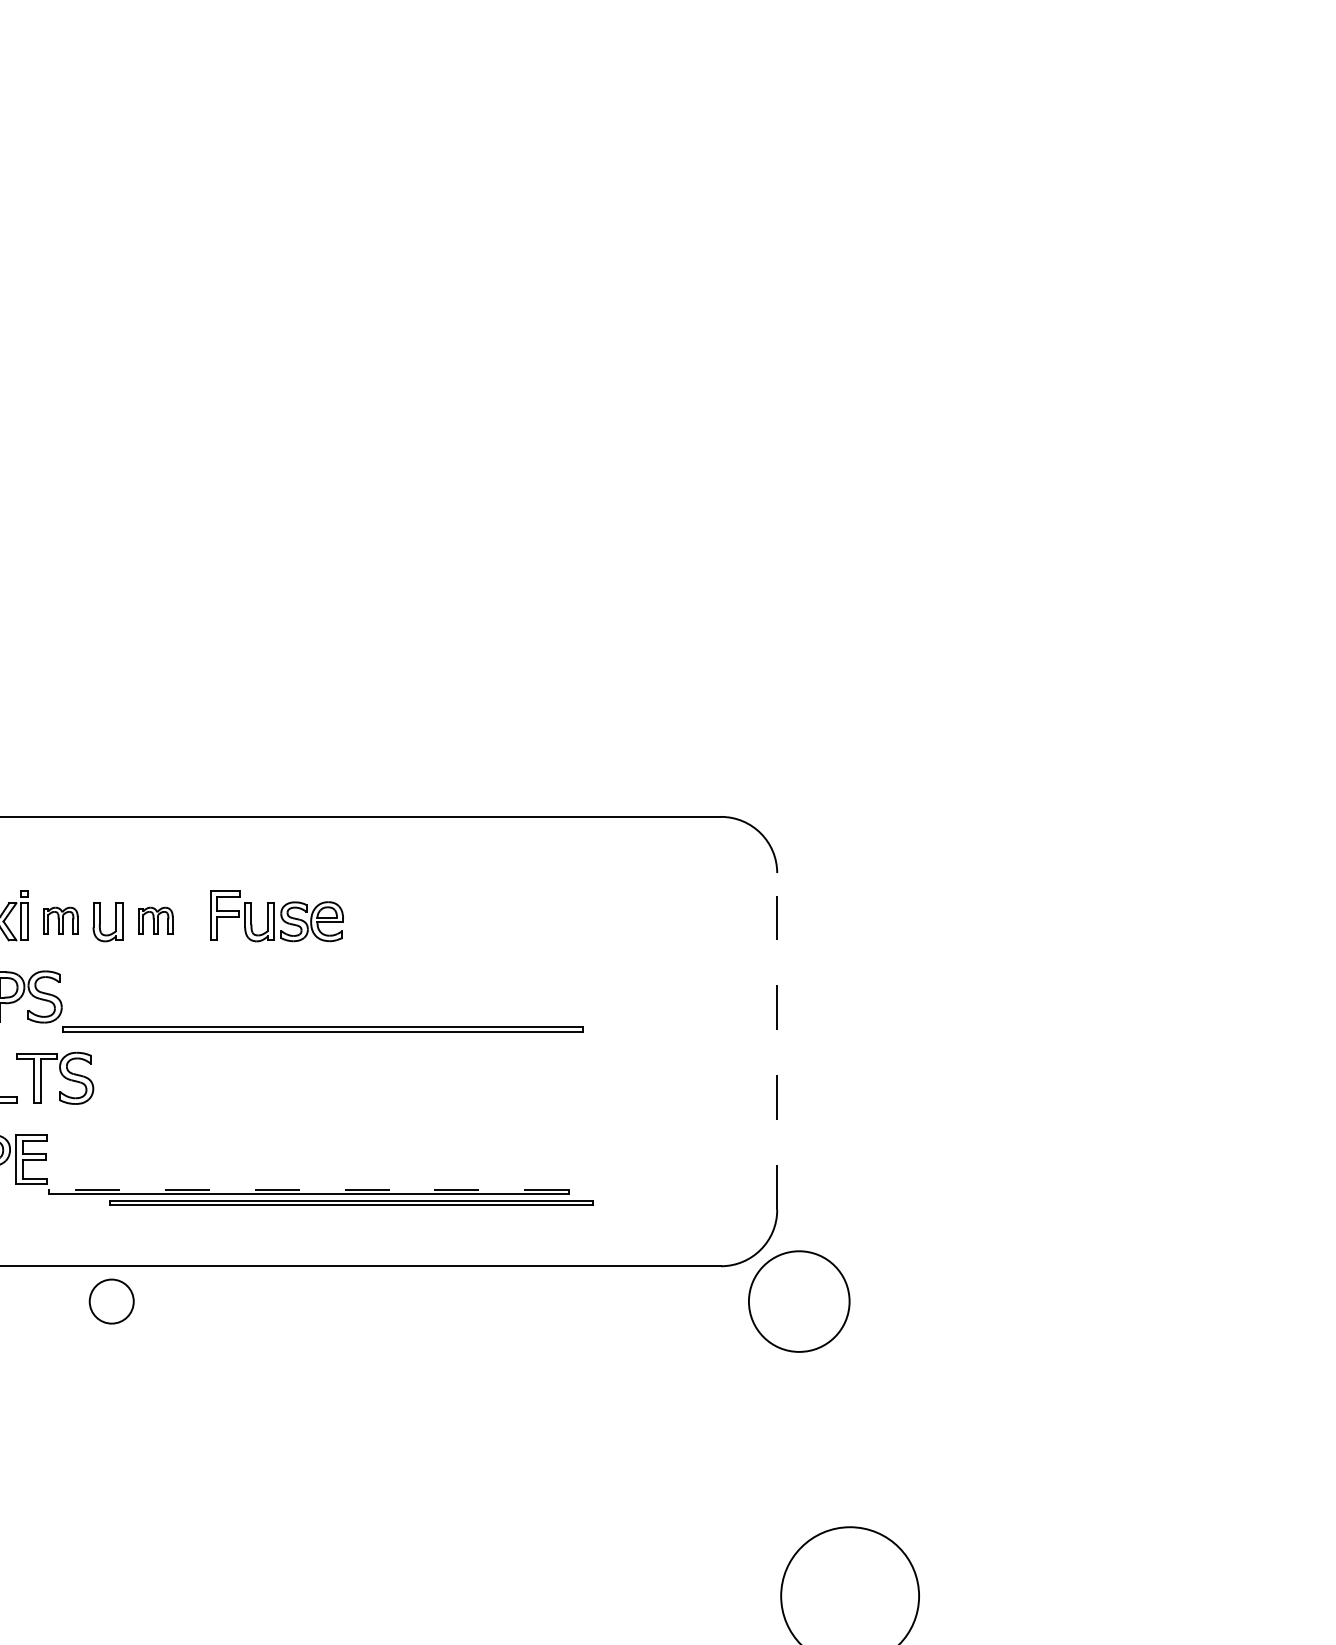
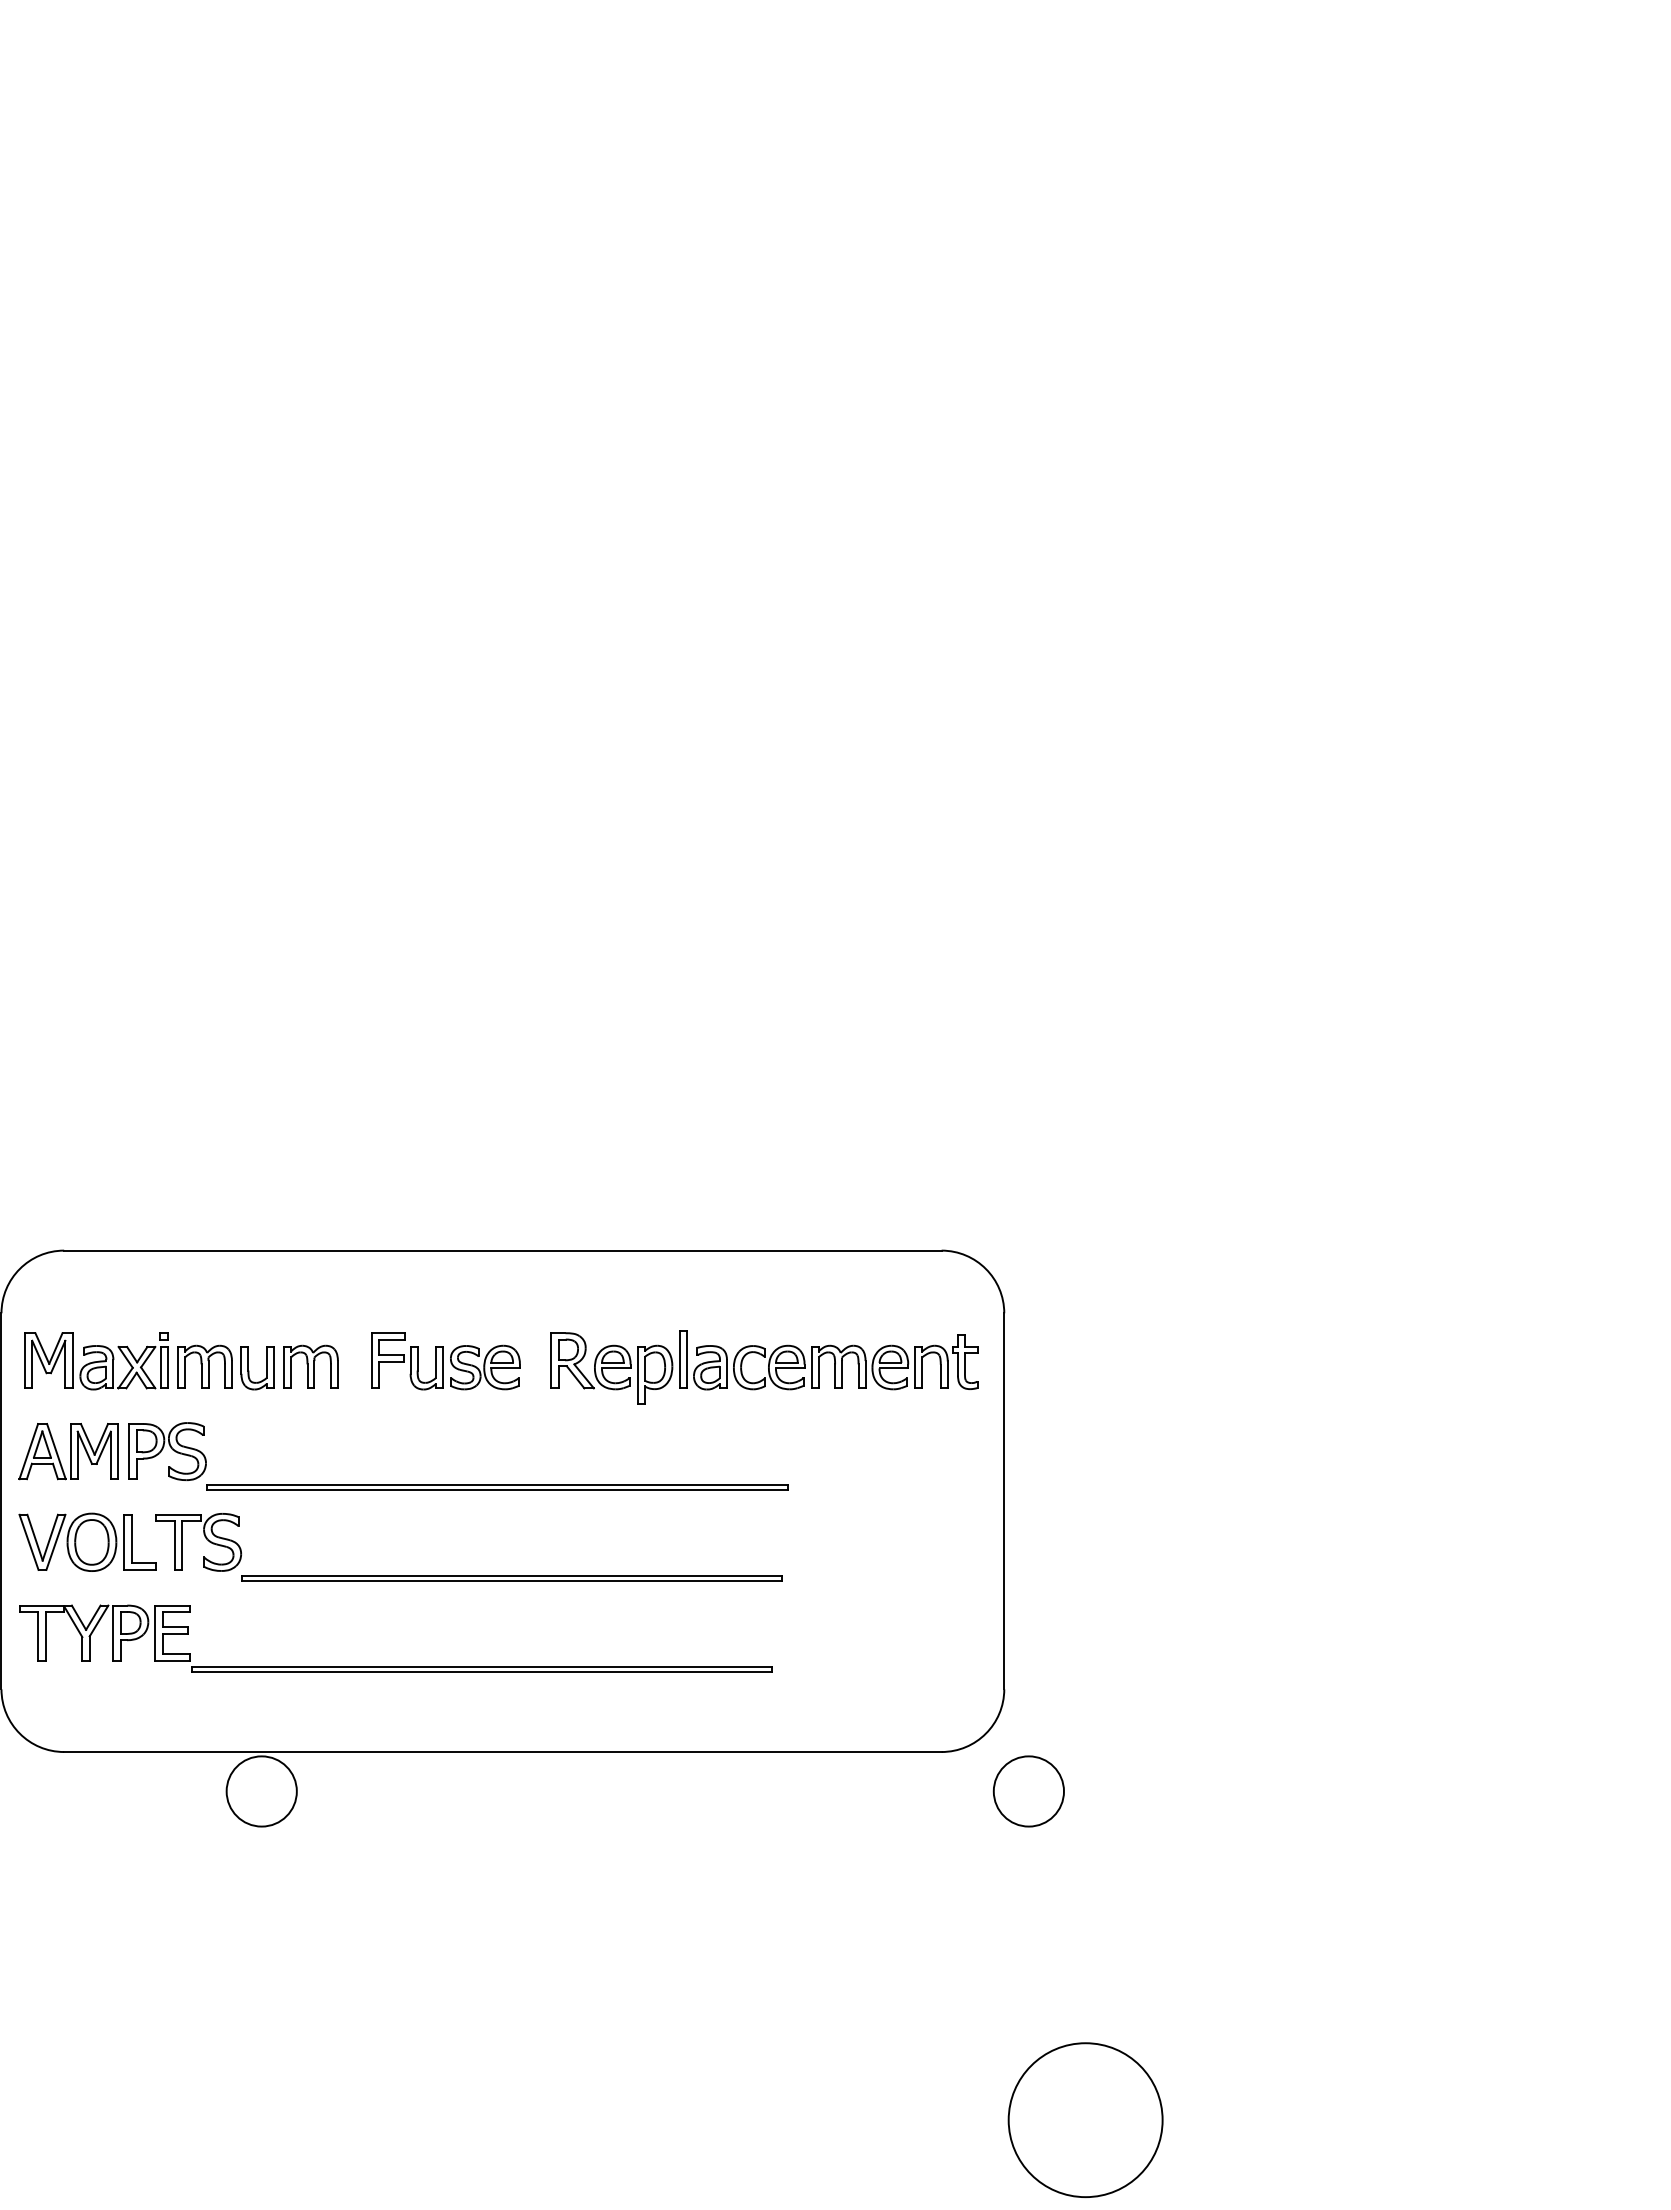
part: (60, 920) -> (204, 1366), size x1.43
part: (155, 920) -> (310, 1366), size x1.43
part: (562, 921) -> (764, 1367), added
line: (777, 1040) -> (1004, 1500), dashed -> solid
line: (308, 1190) -> (481, 1667), dashed -> solid
part: (350, 1203) -> (511, 1578), moved
circle: (111, 1301) -> (261, 1791), size x1.43
circle: (798, 1301) -> (1028, 1791), size x0.62

